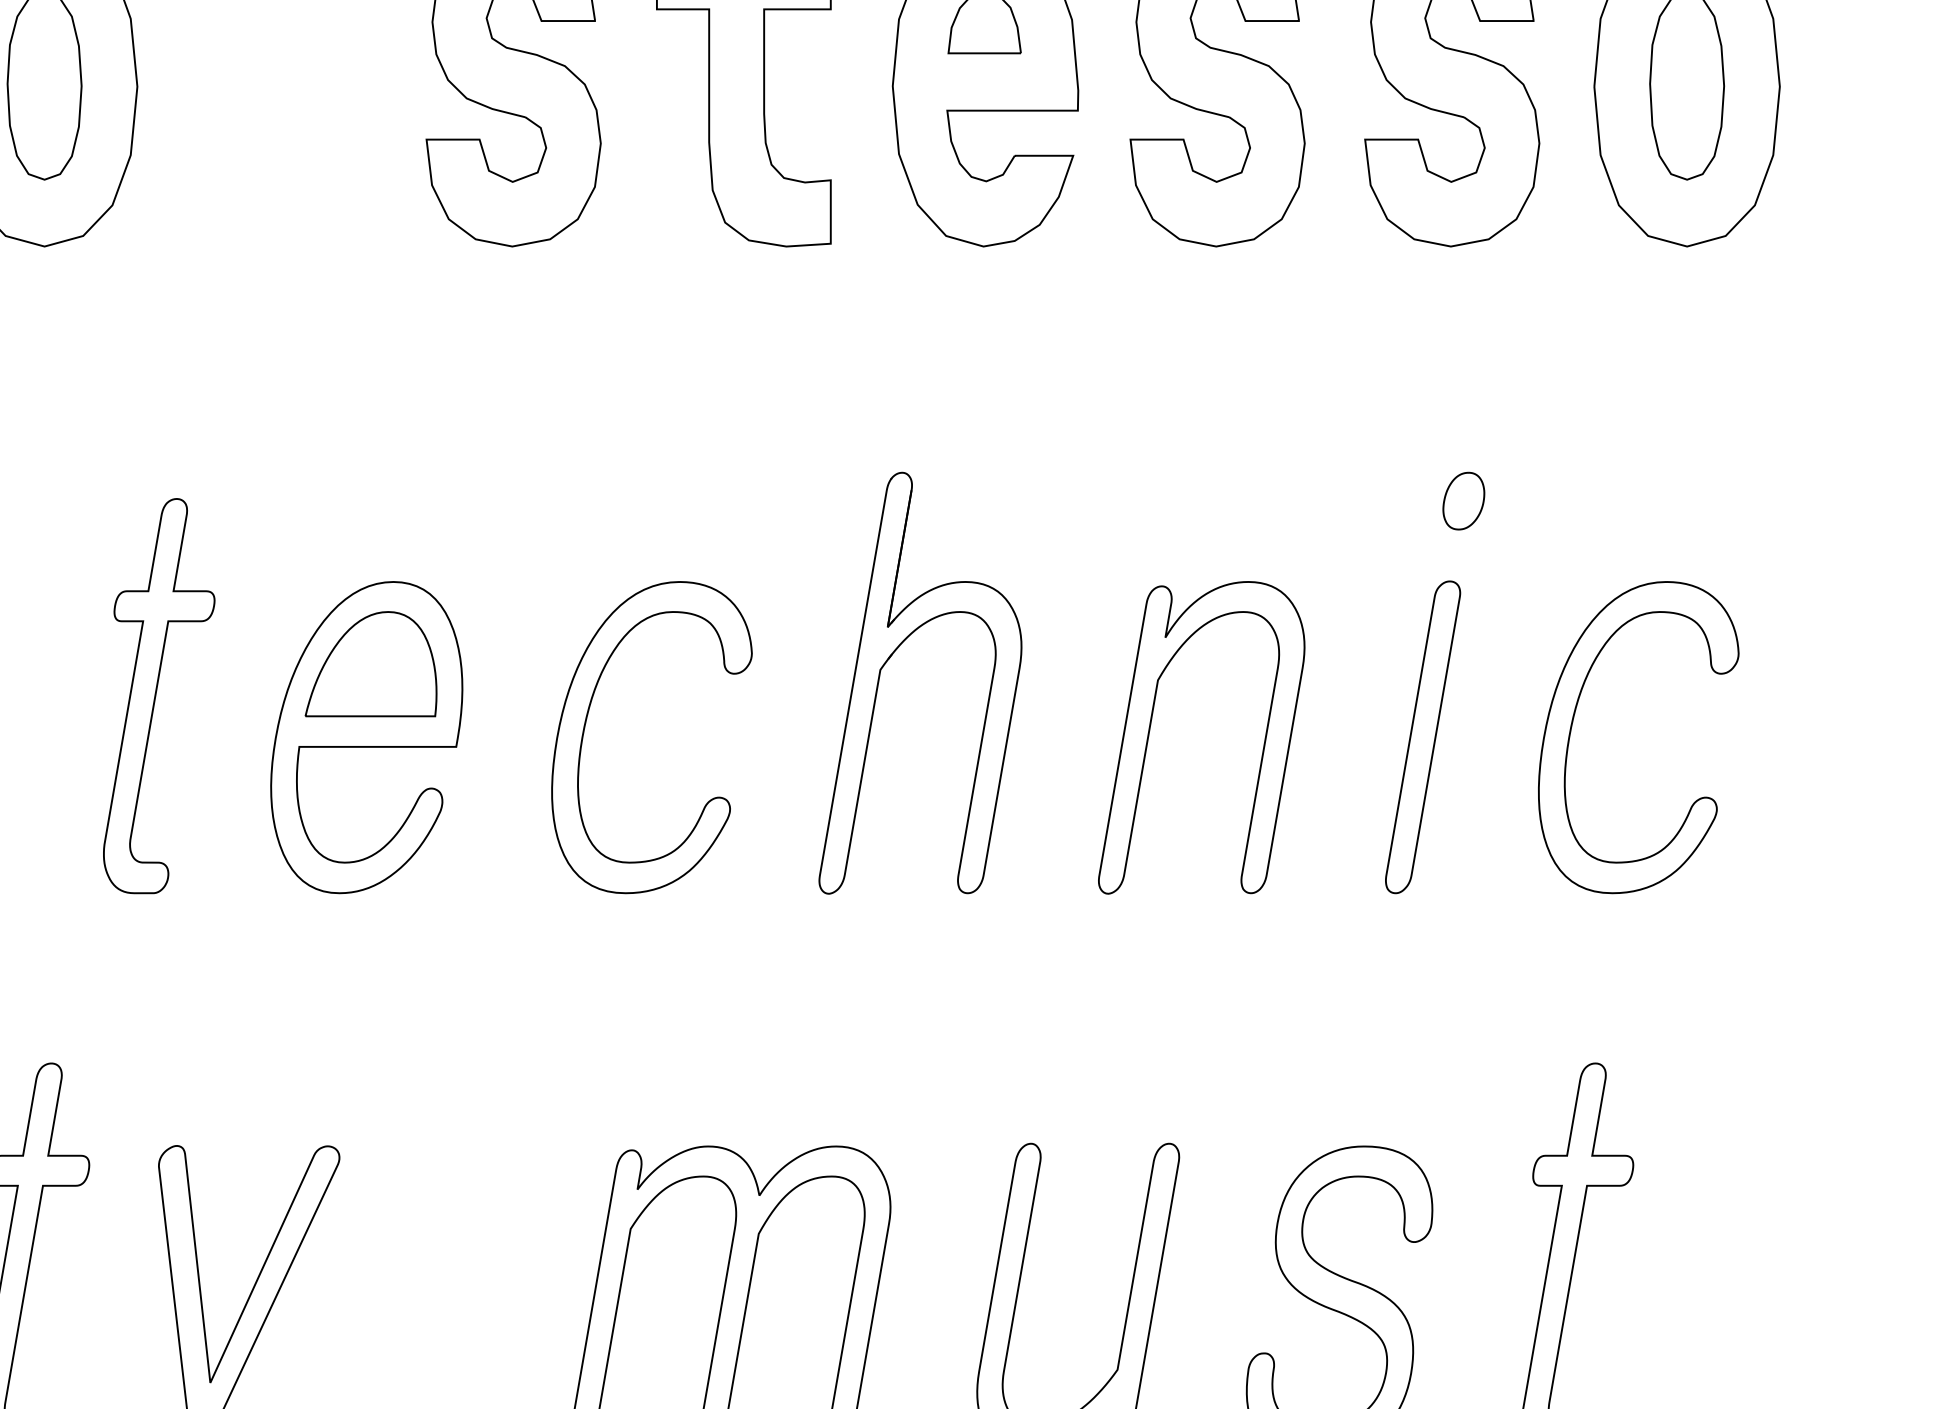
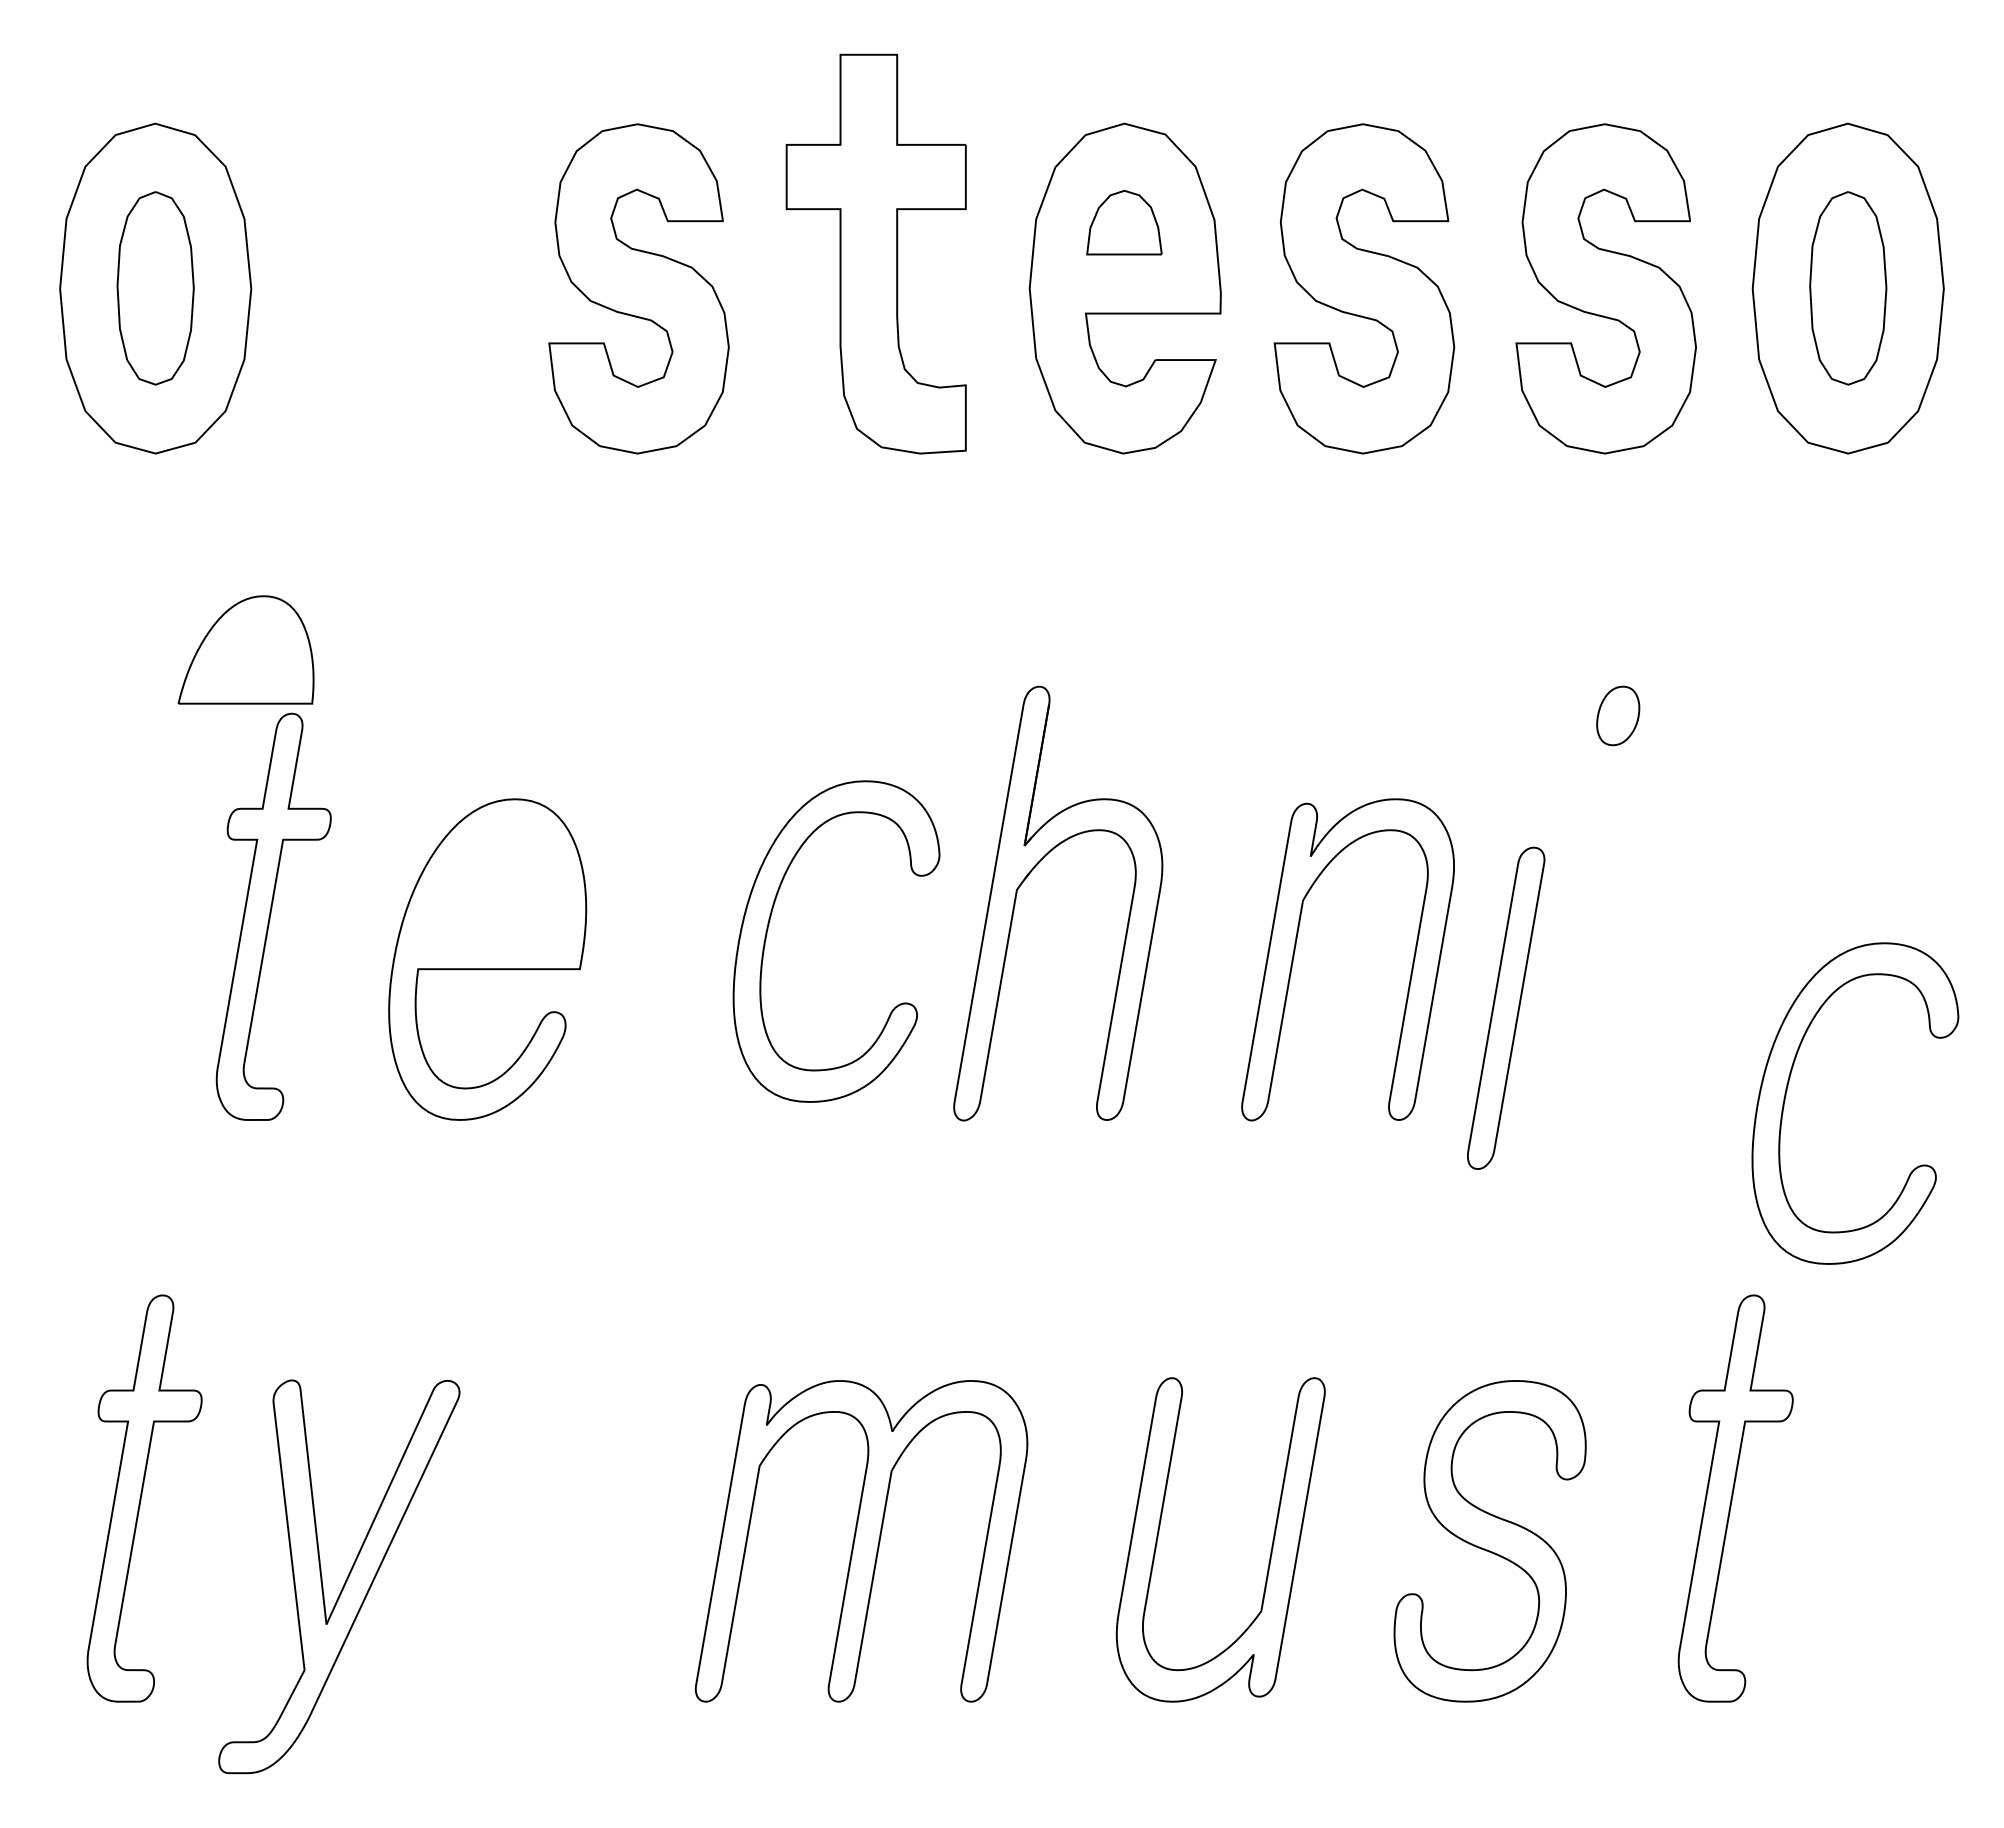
part: (370, 663) -> (245, 649), moved
part: (1573, 720) -> (1788, 1086), moved
part: (586, 721) -> (769, 925), moved
part: (1423, 736) -> (1506, 1007), moved

